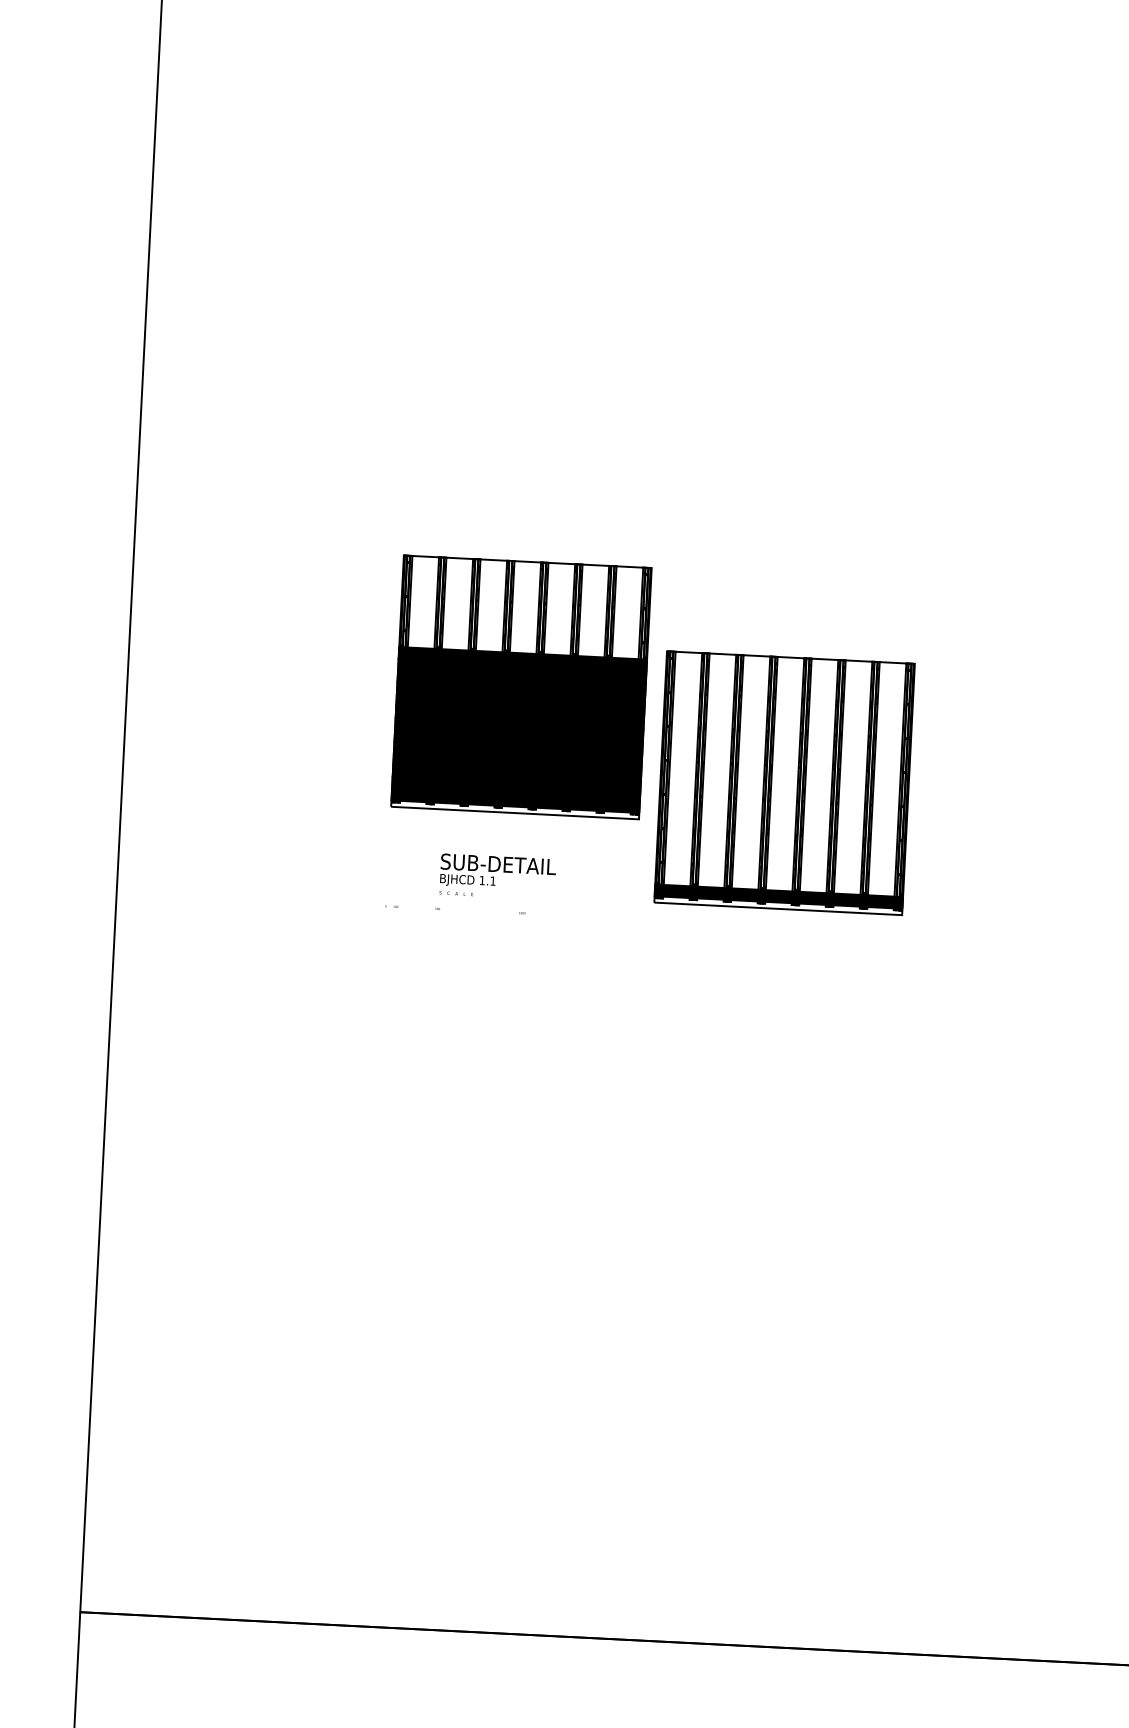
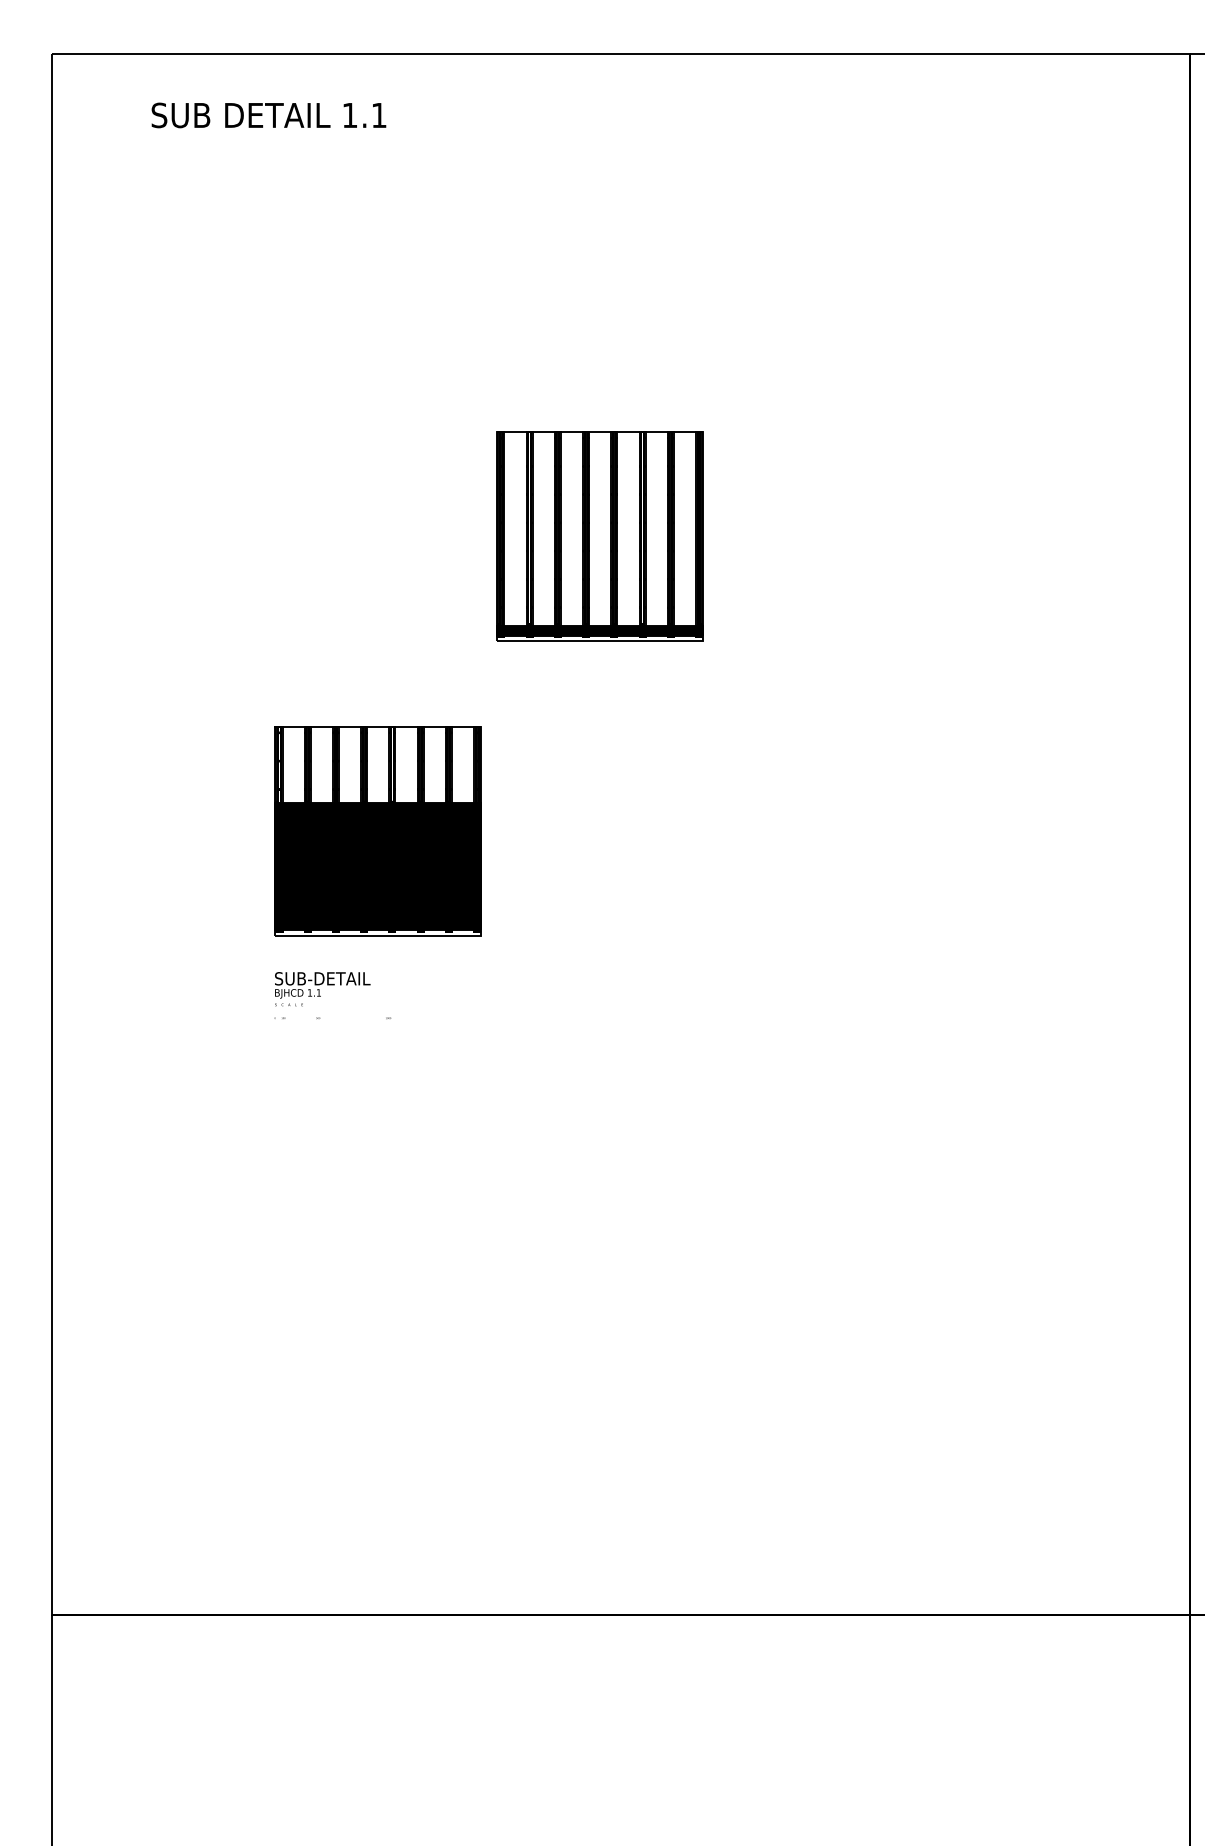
part: (783, 783) -> (599, 536), moved
text: (497, 877) -> (322, 989), moved

